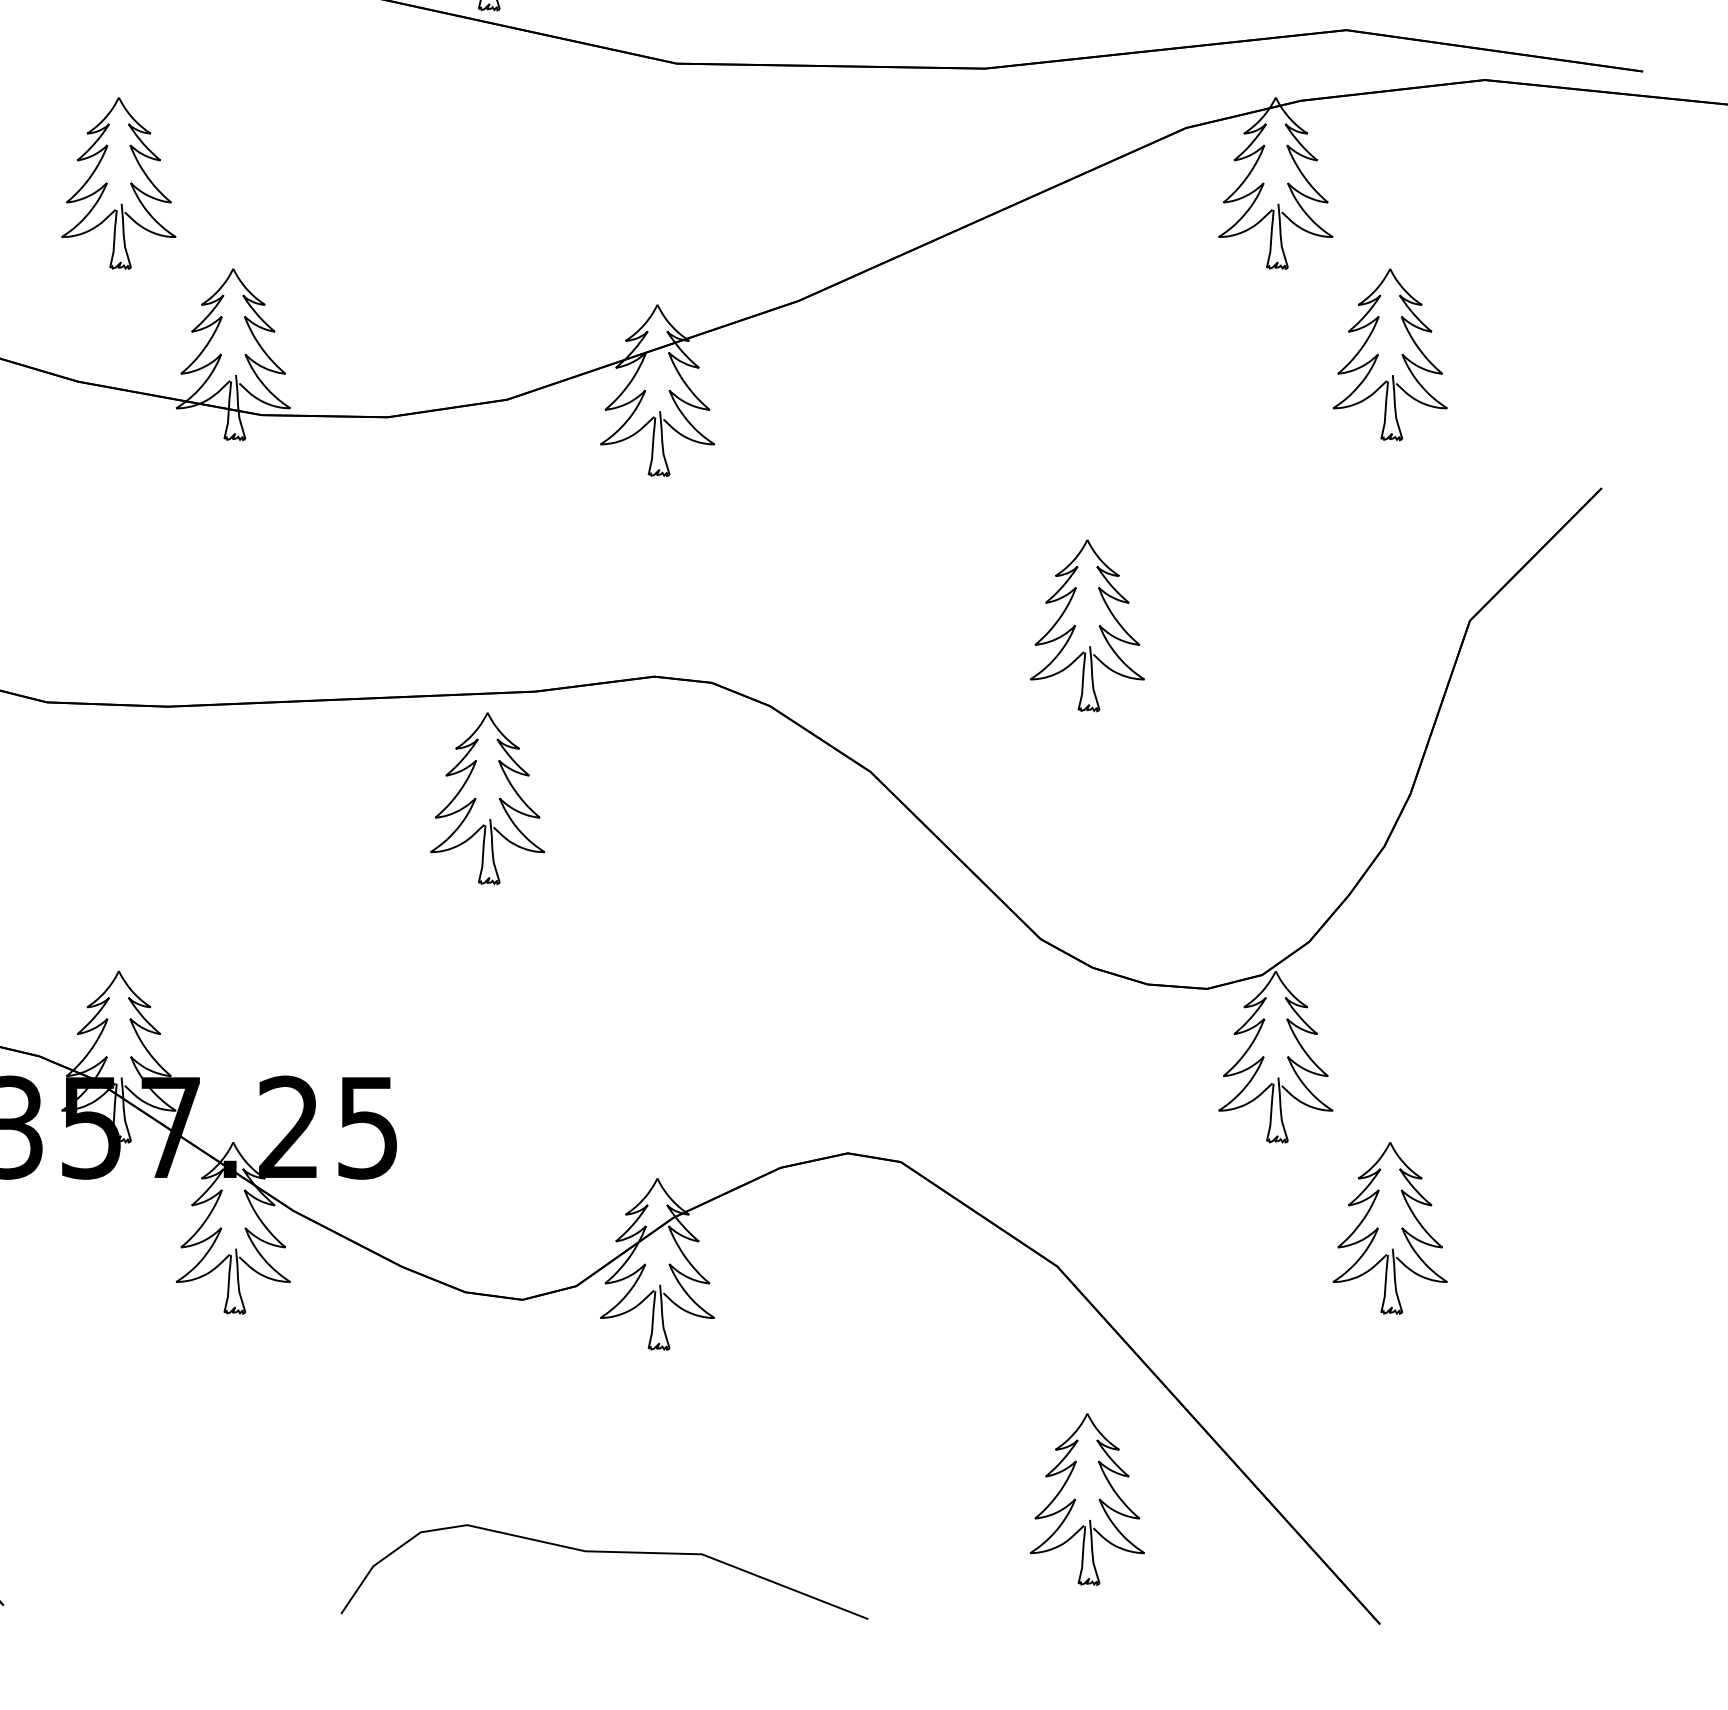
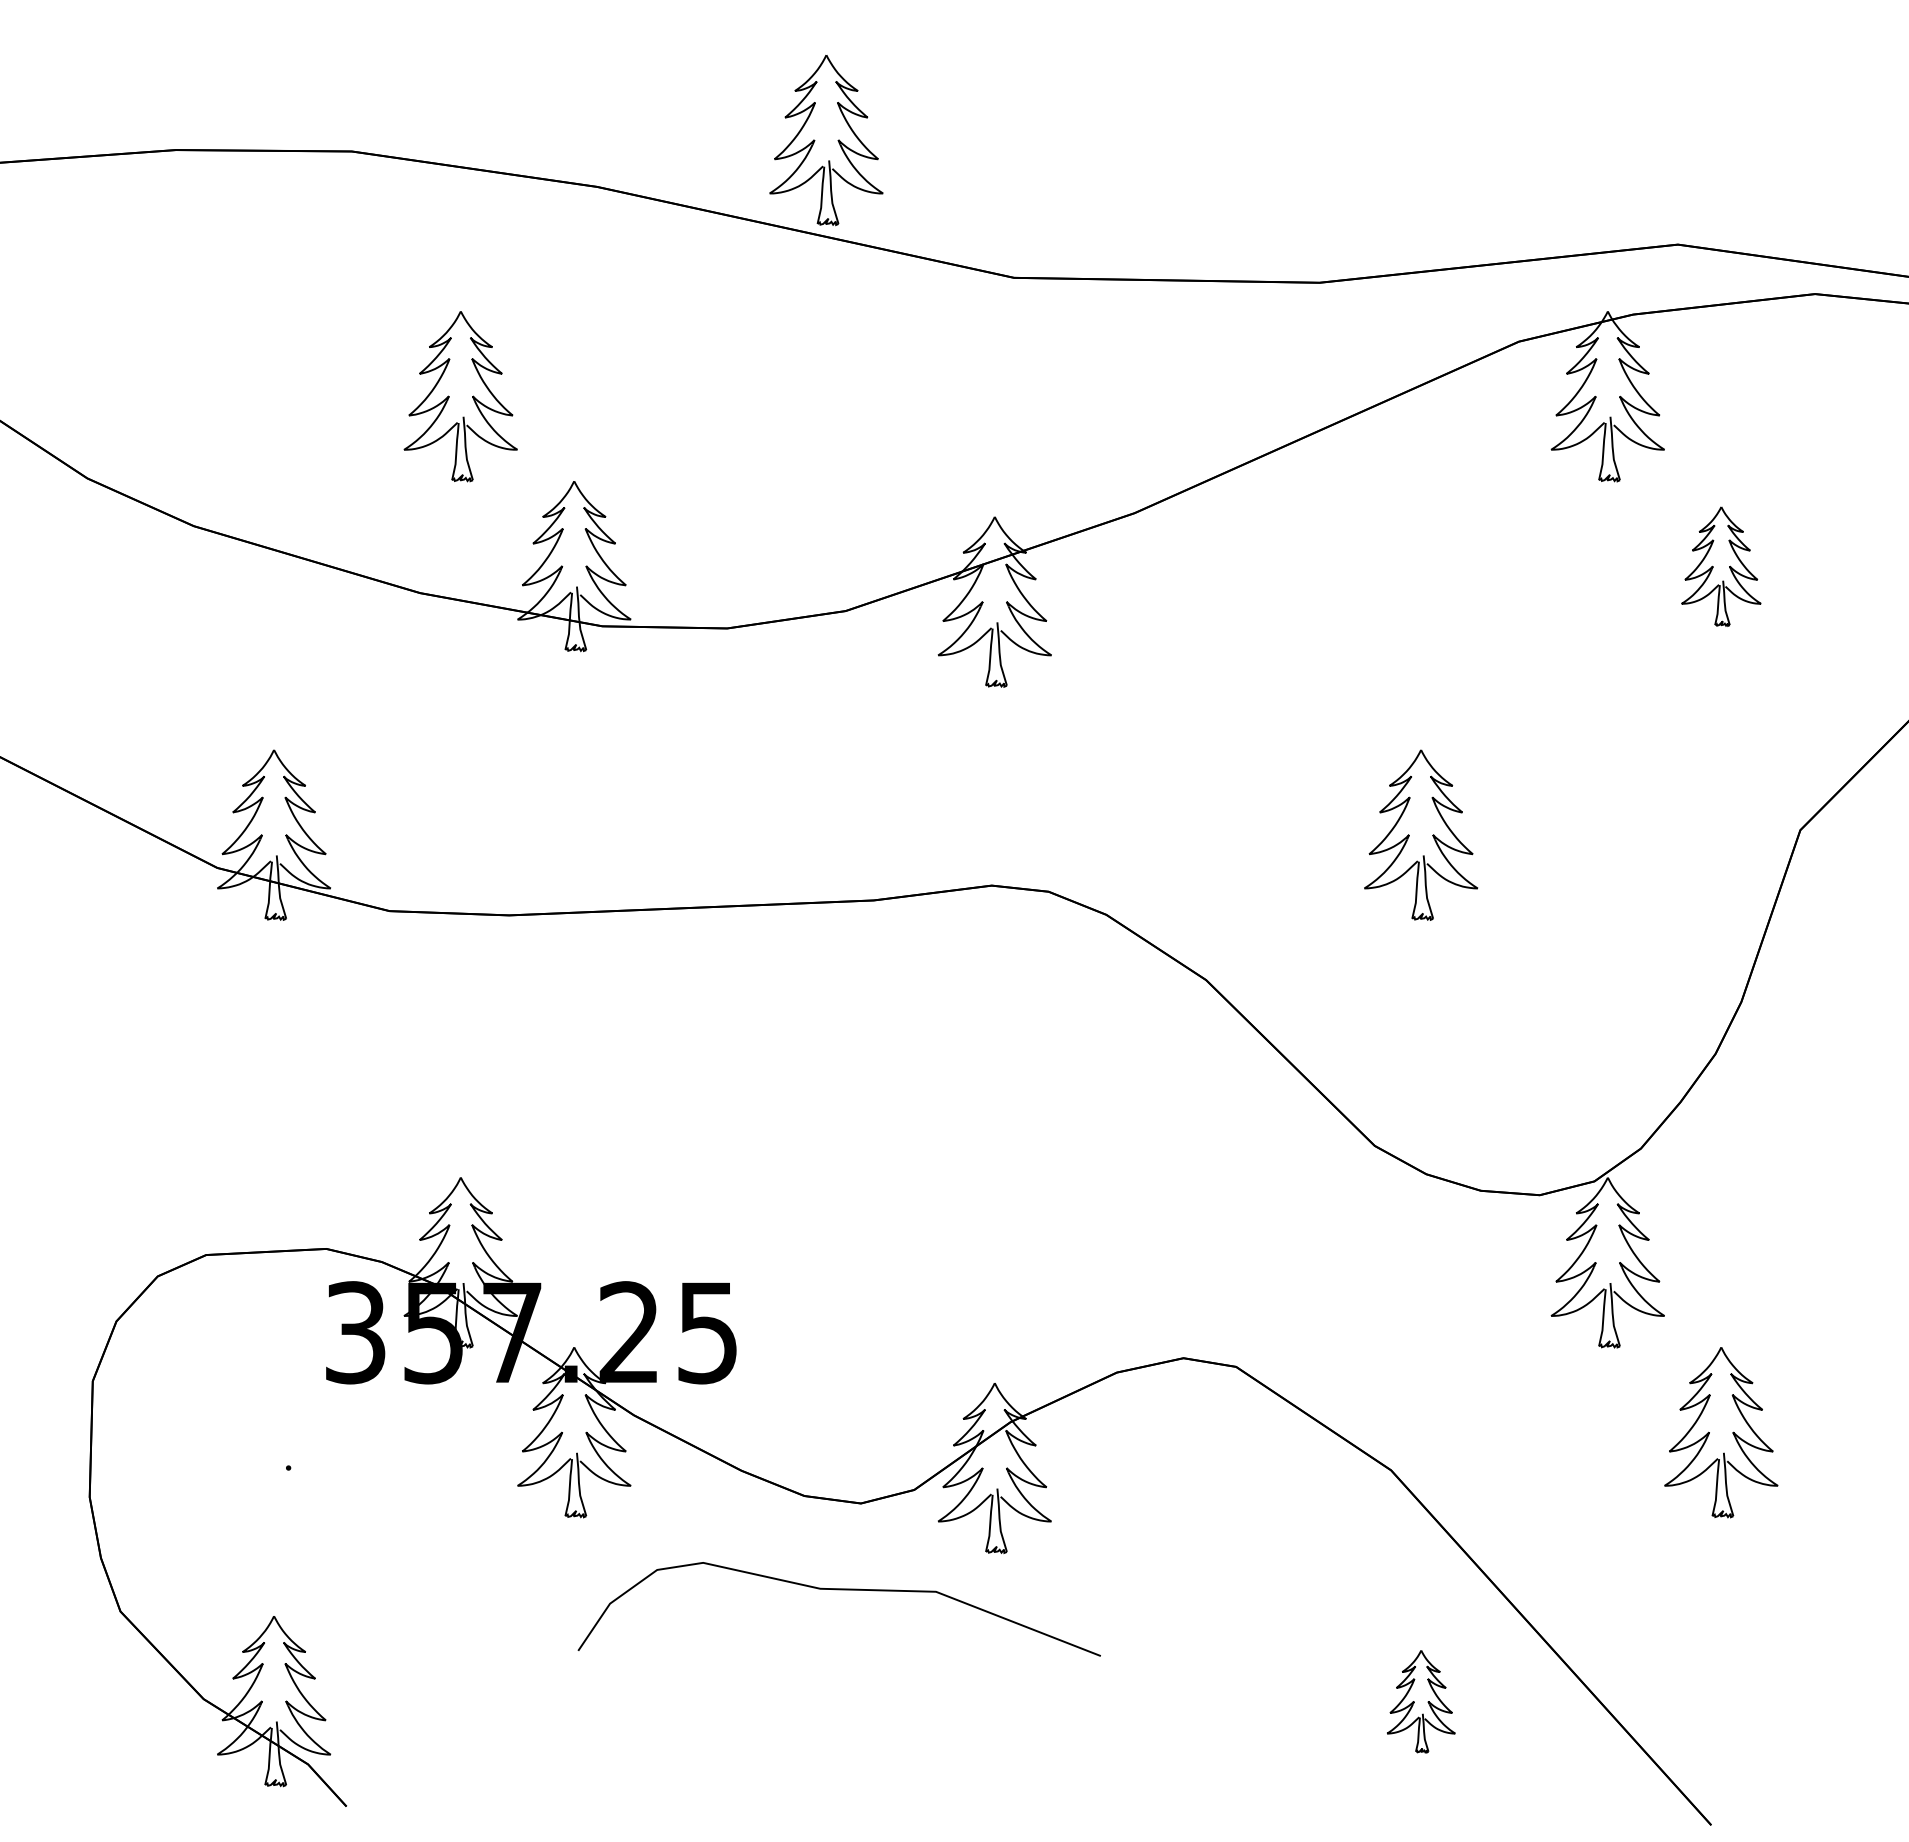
part: (1390, 354) -> (1721, 566), size x0.7
part: (476, 798) -> (815, 1006), removed
part: (1087, 1499) -> (1421, 1701), size x0.6
curve: (603, 1553) -> (838, 1590), moved

